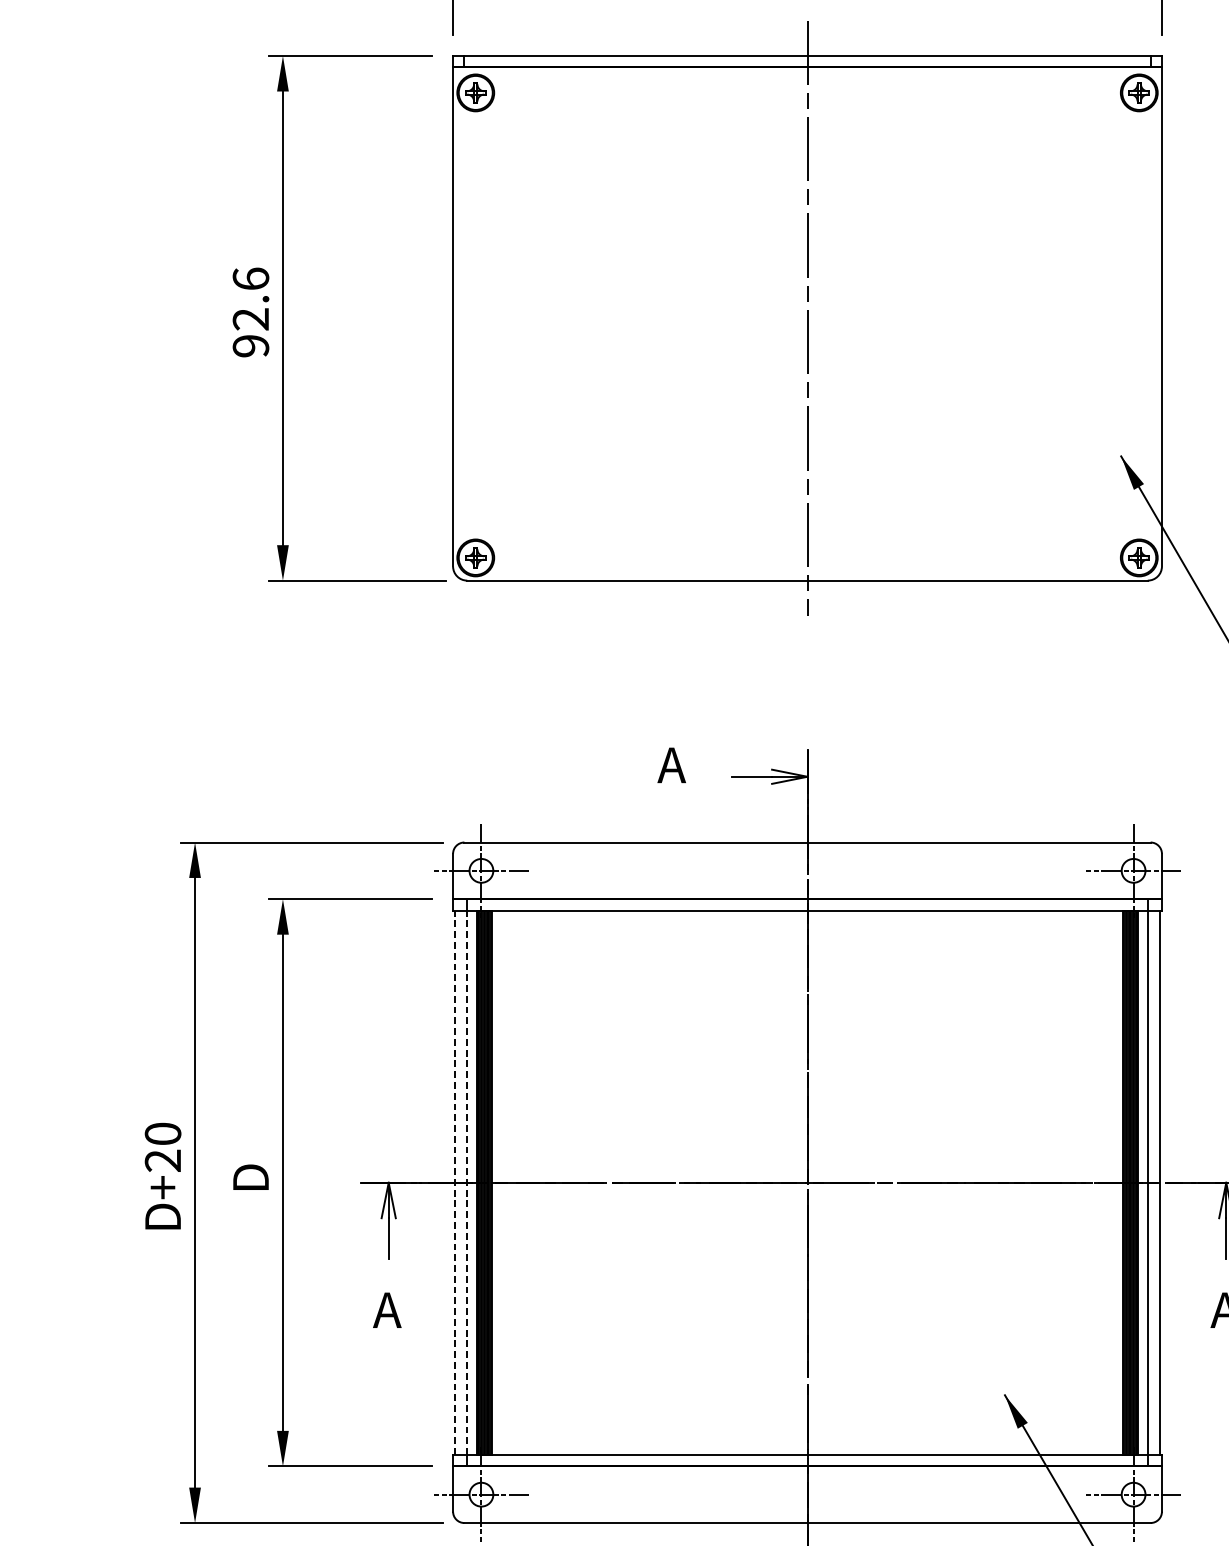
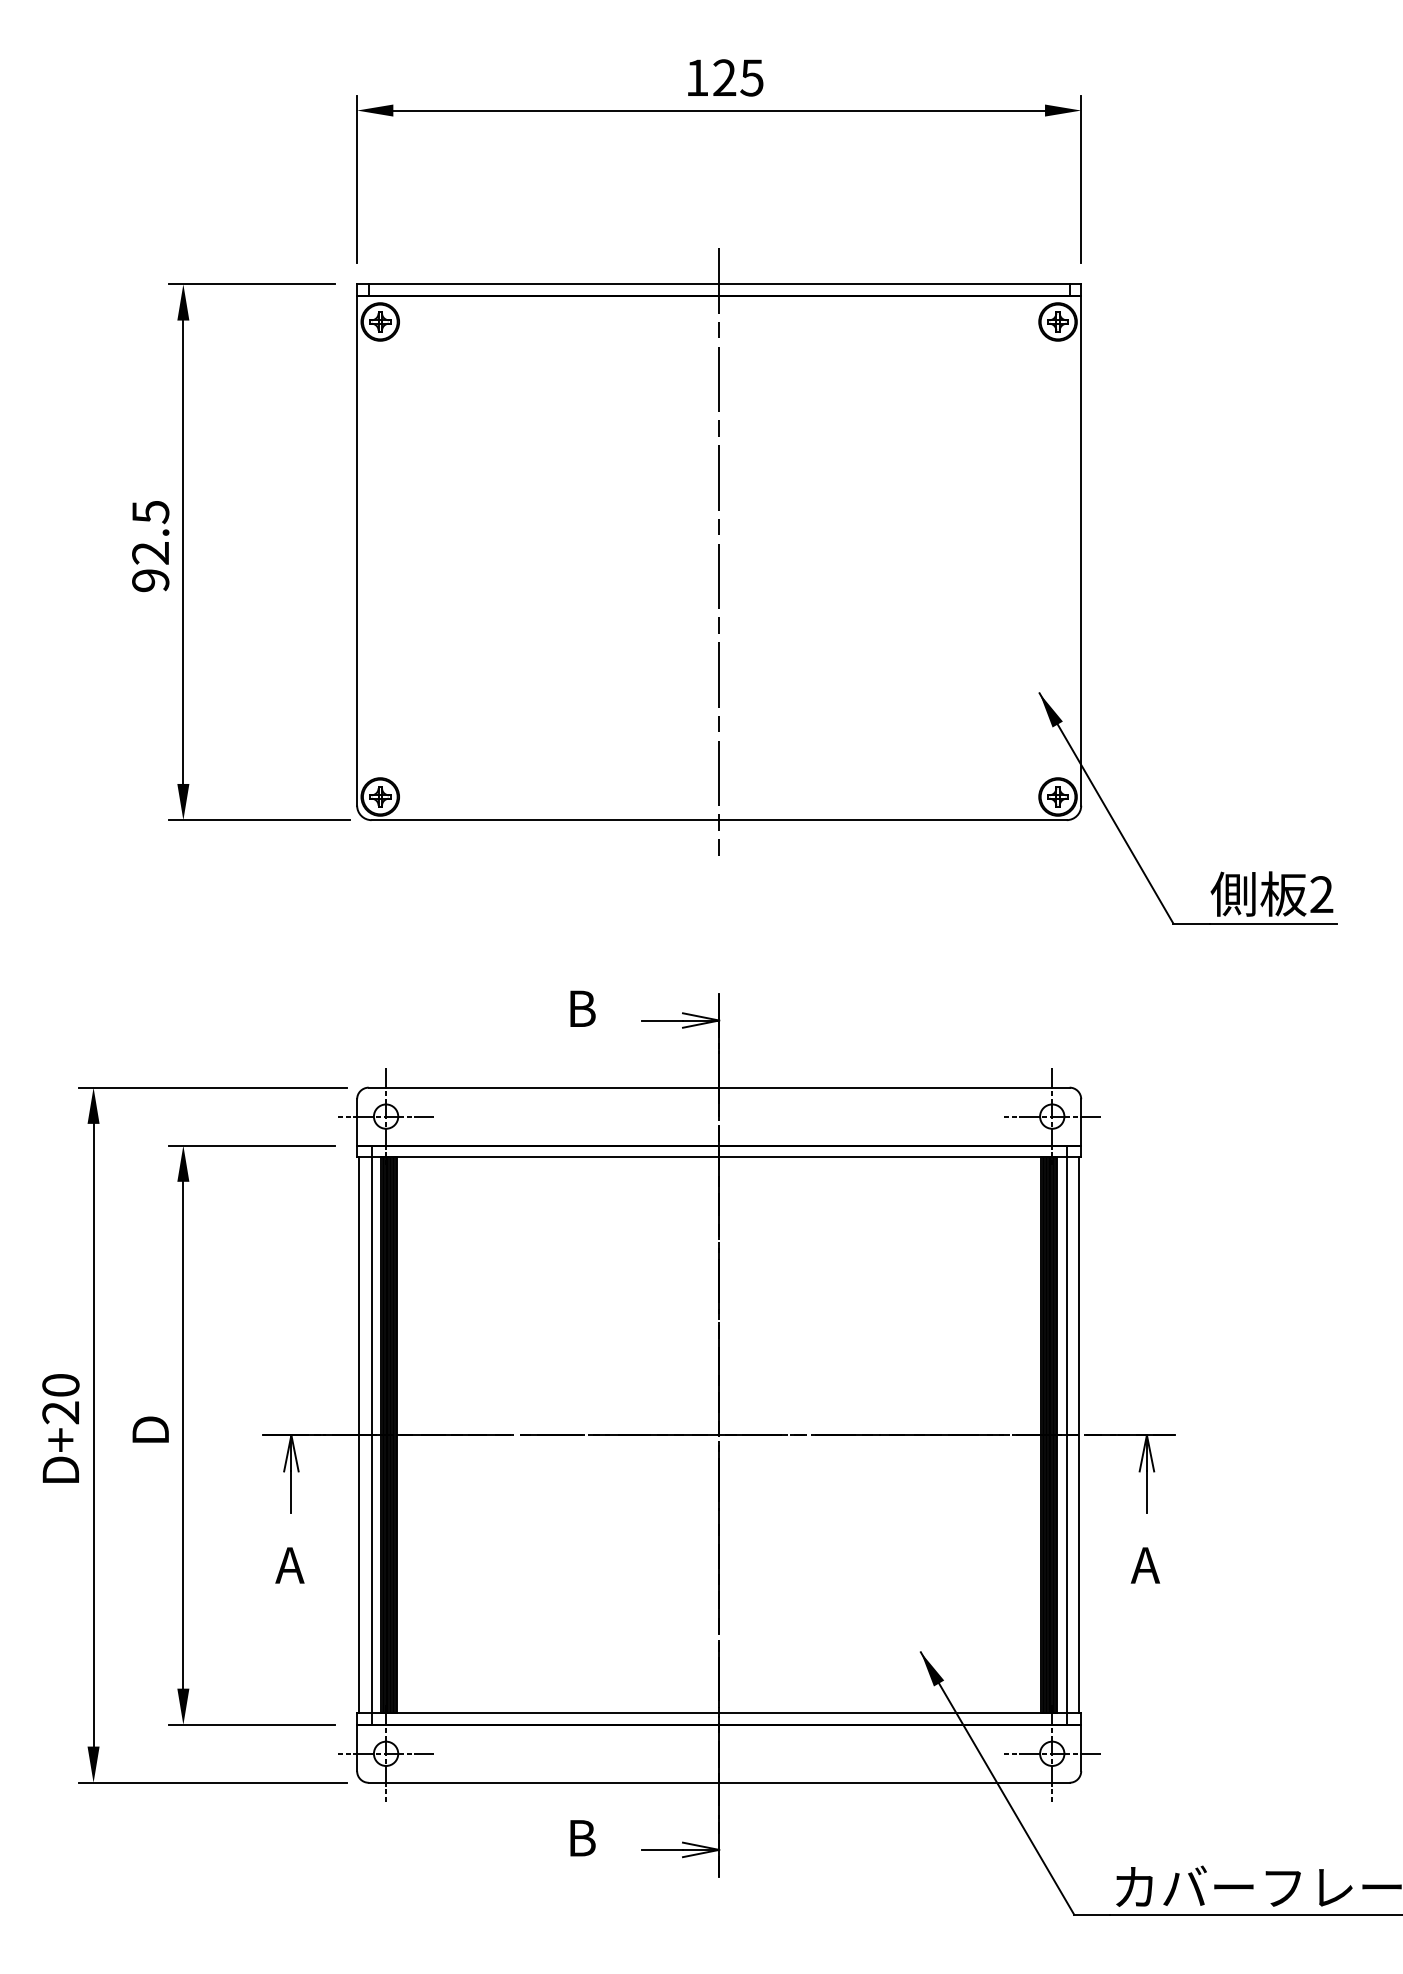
text: (250, 279) -> (150, 512), 92.6 -> 92.5
text: (671, 765) -> (580, 1008), A -> B
line: (454, 1182) -> (358, 1434), dashed -> solid
line: (467, 1182) -> (371, 1434), dashed -> solid

